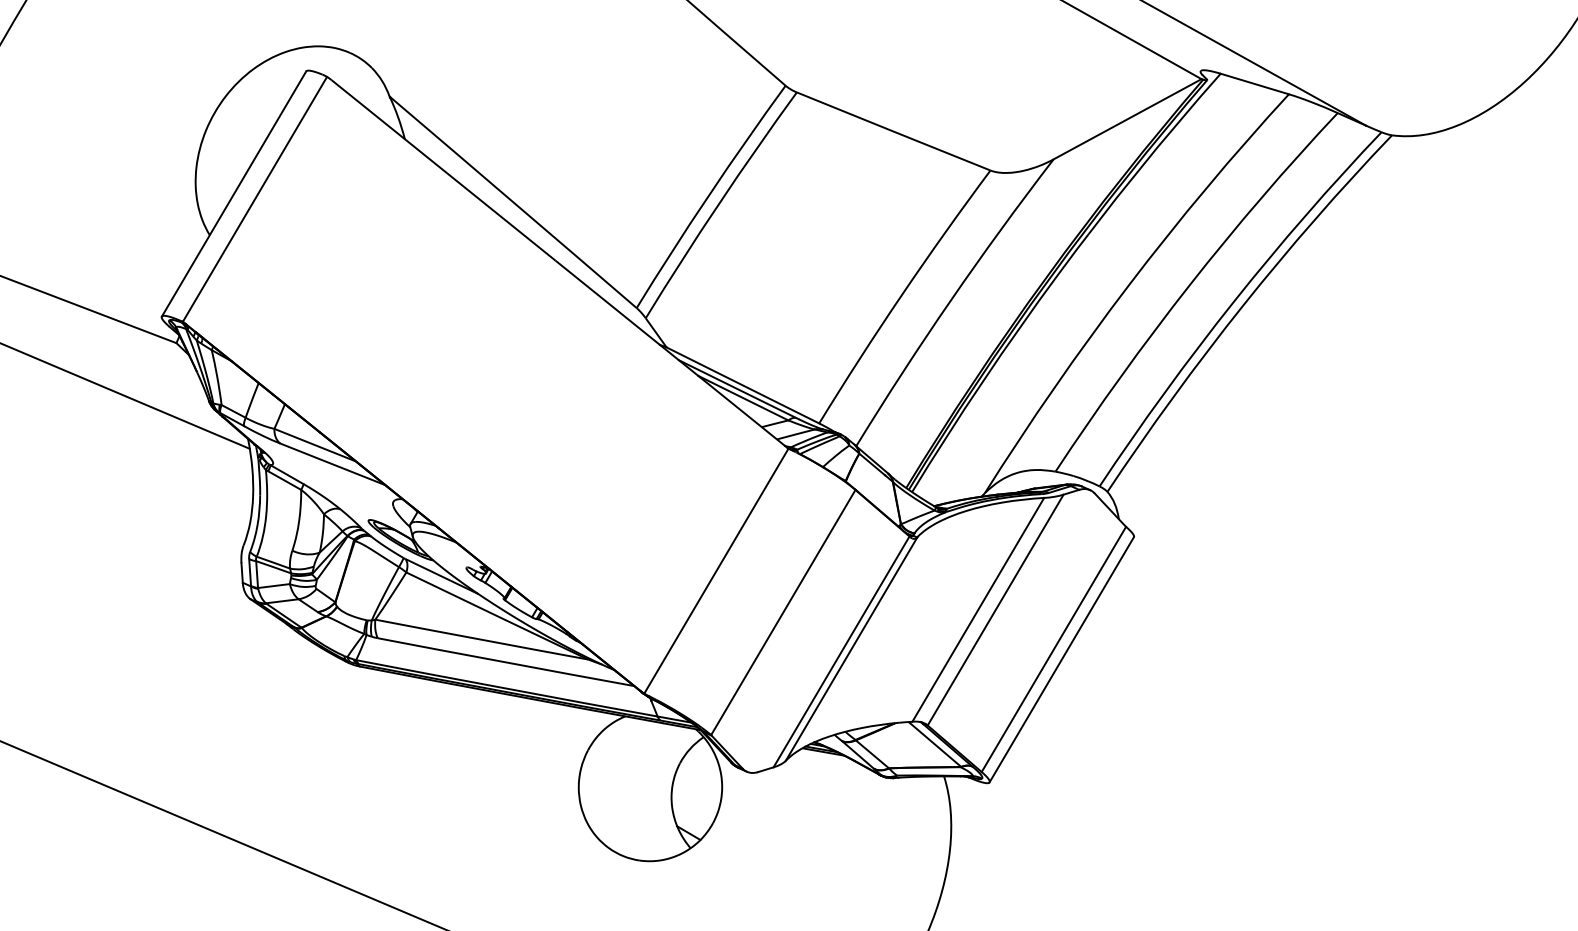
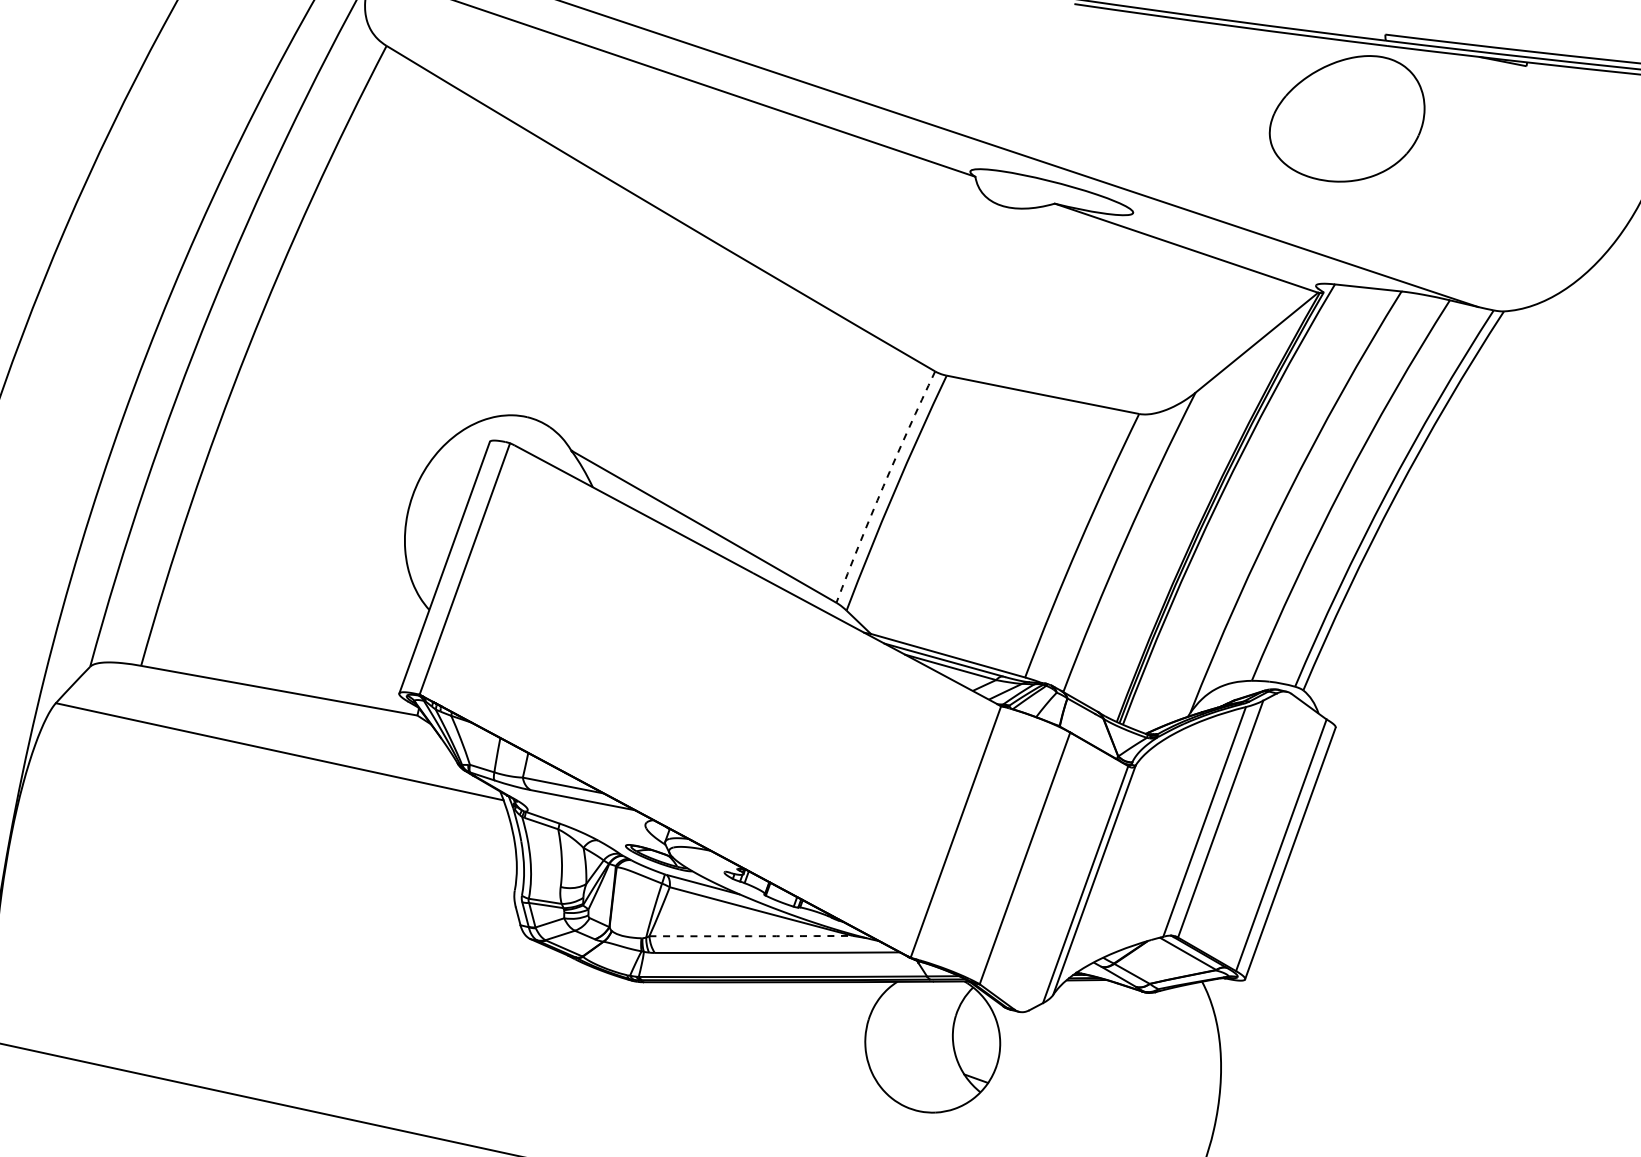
arc: (708, 195) -> (883, 486), solid -> dashed
arc: (482, 640) -> (751, 936), solid -> dashed

